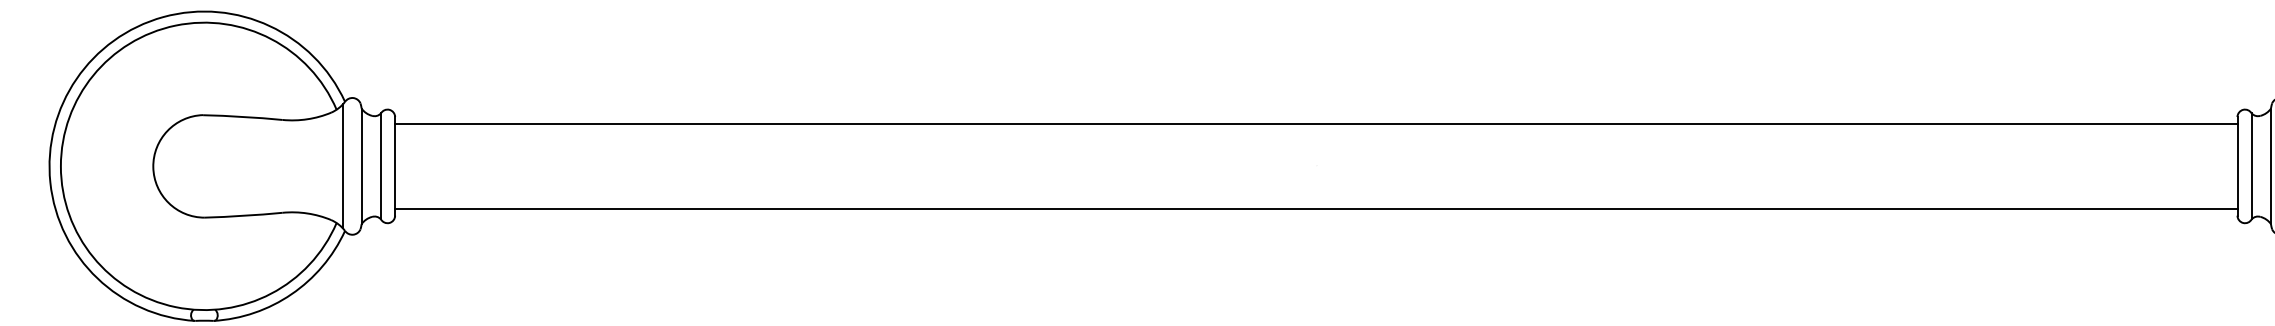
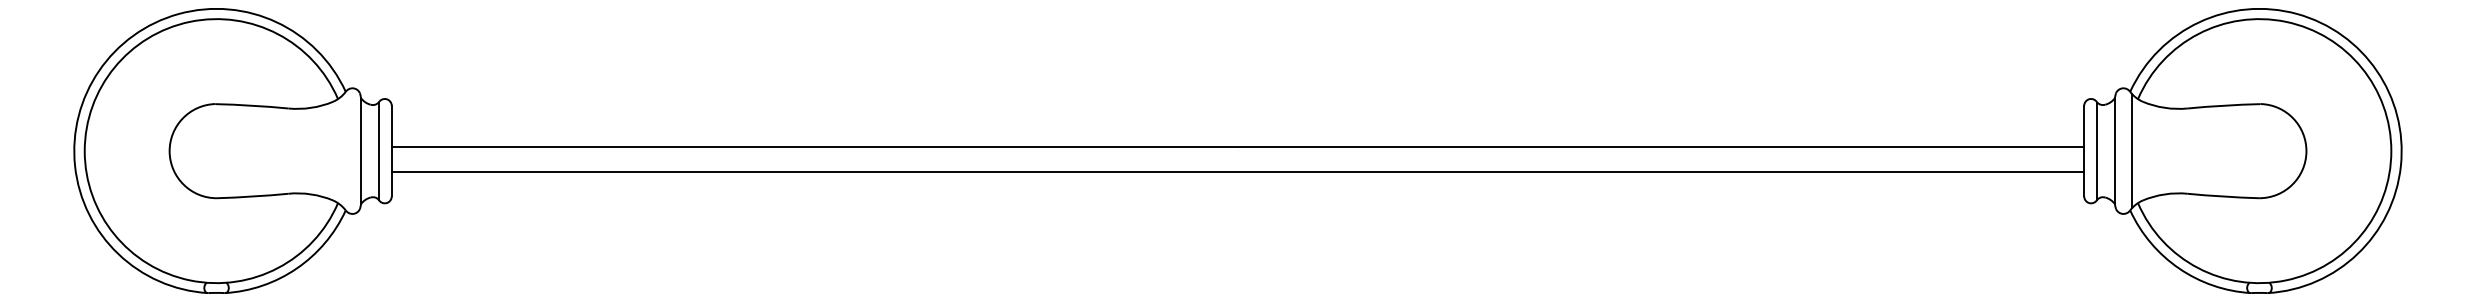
line: (1315, 124) -> (1237, 147), moved
line: (342, 165) -> (343, 150), removed
line: (1315, 209) -> (1237, 172), moved

